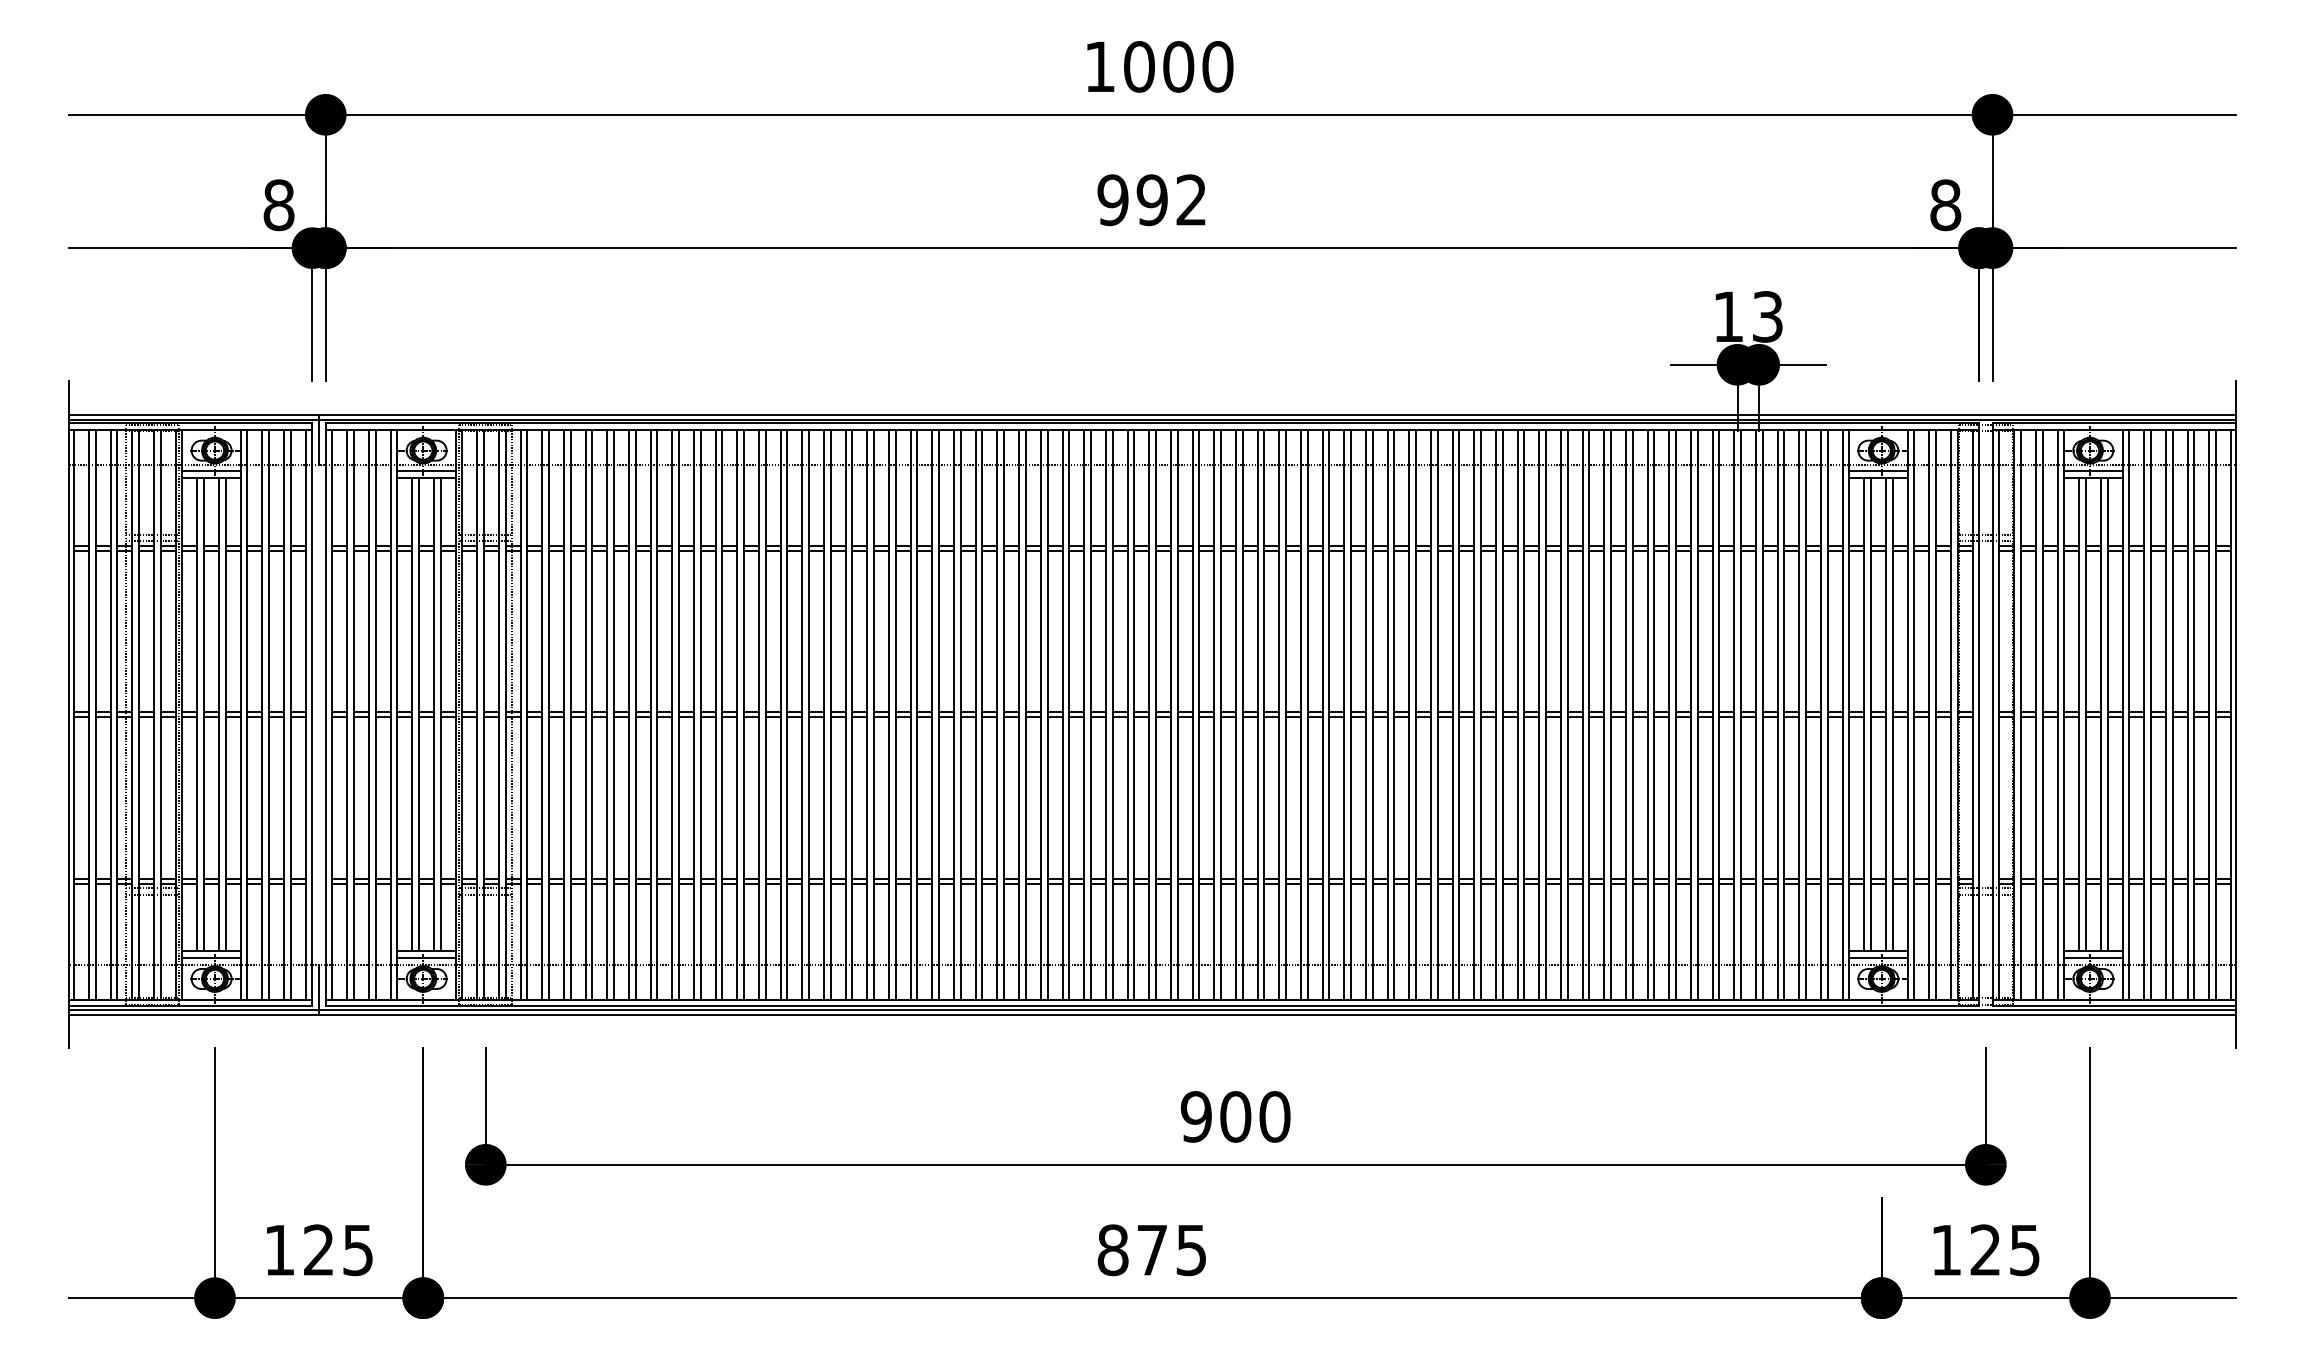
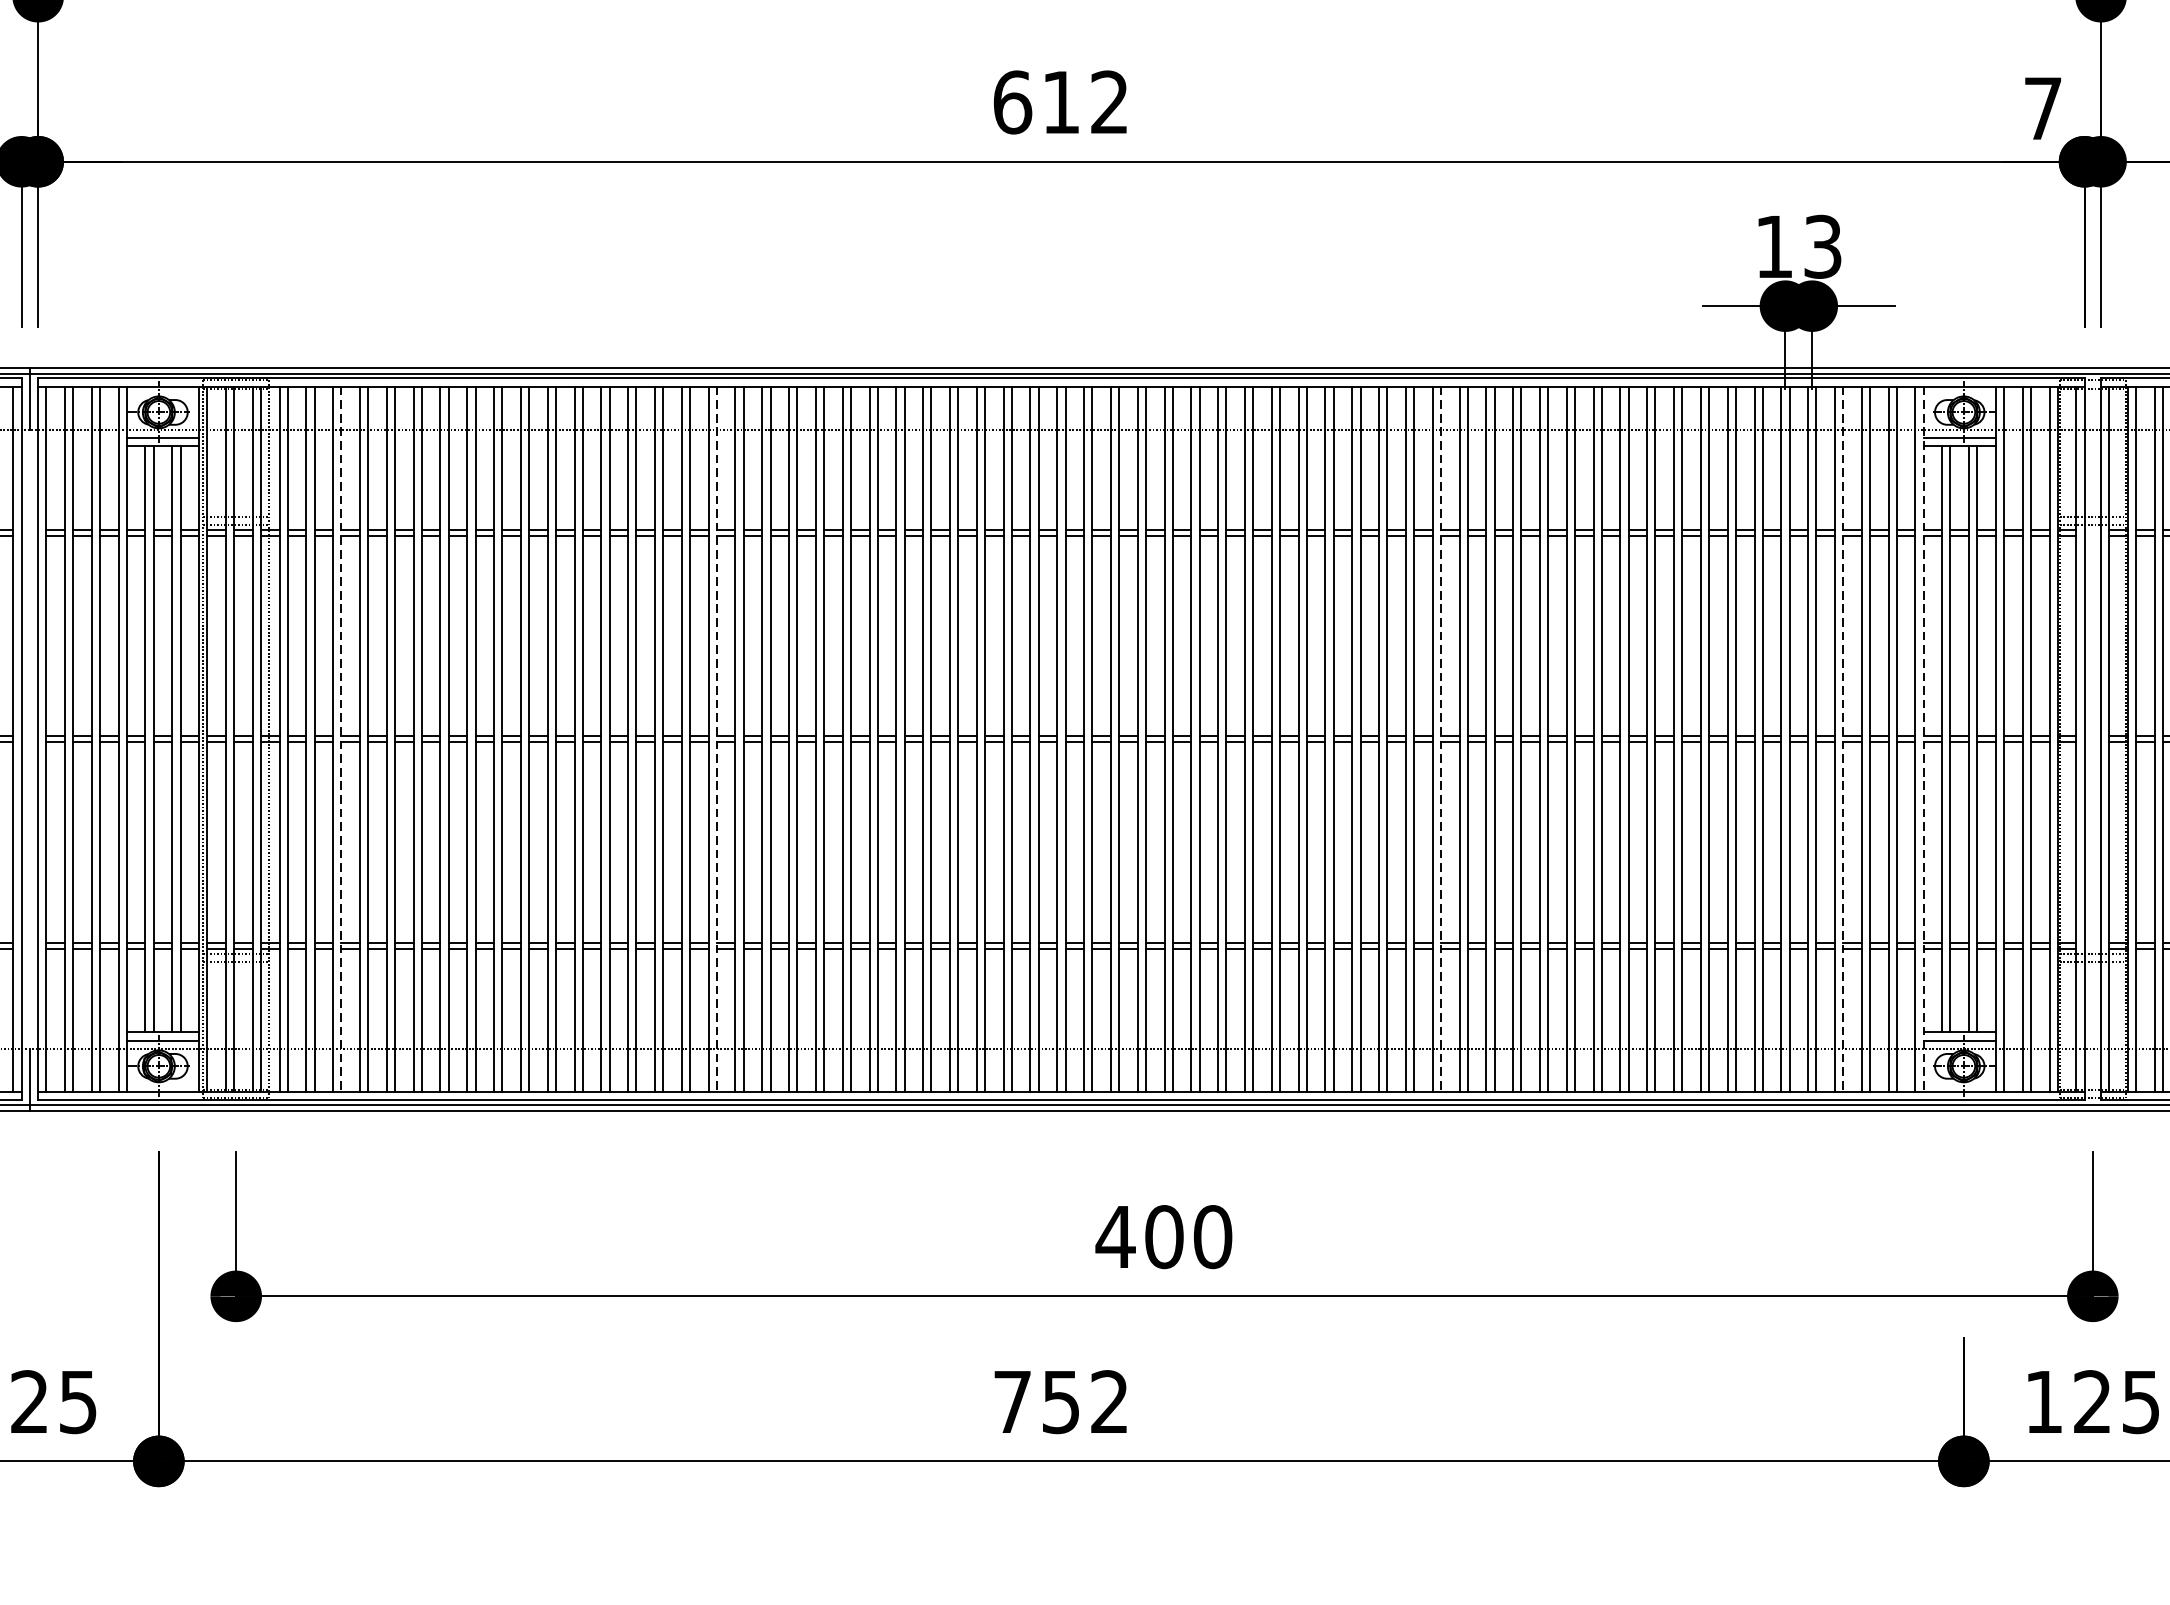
text: (1132, 200) -> (1036, 102), 992 -> 612
text: (1945, 205) -> (2042, 108), 8 -> 7
line: (570, 715) -> (341, 740), solid -> dashed
line: (874, 715) -> (717, 740), solid -> dashed
line: (1459, 715) -> (1441, 740), solid -> dashed
line: (1784, 715) -> (1843, 740), solid -> dashed
line: (1849, 715) -> (1924, 740), solid -> dashed
text: (1196, 1116) -> (1115, 1236), 900 -> 400
text: (1151, 1250) -> (1060, 1402), 875 -> 752

